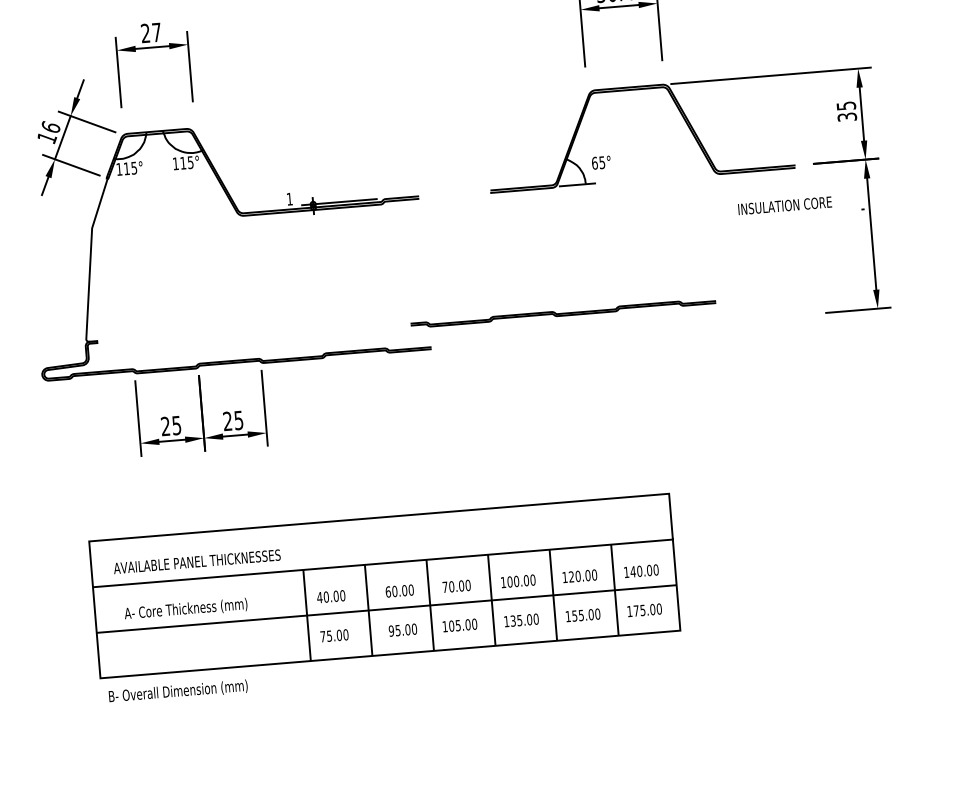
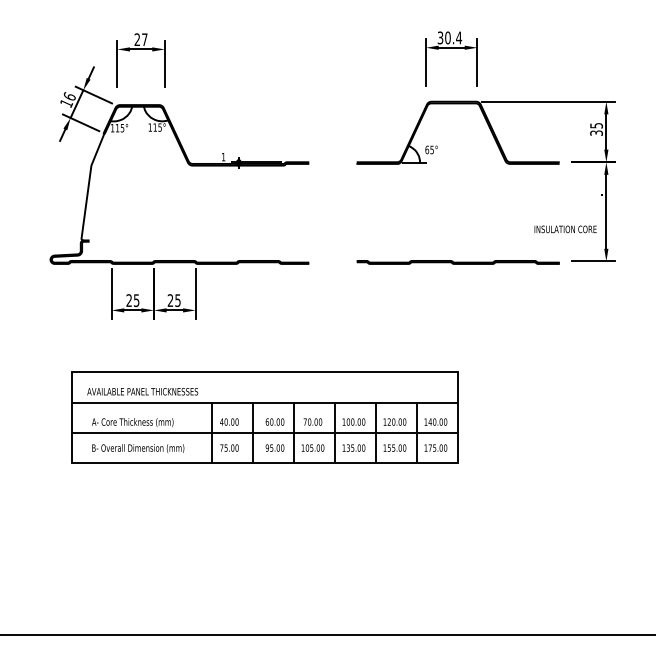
text: (784, 205) -> (565, 229), moved
line: (562, 313) -> (457, 262), moved
text: (178, 691) -> (138, 448), moved

